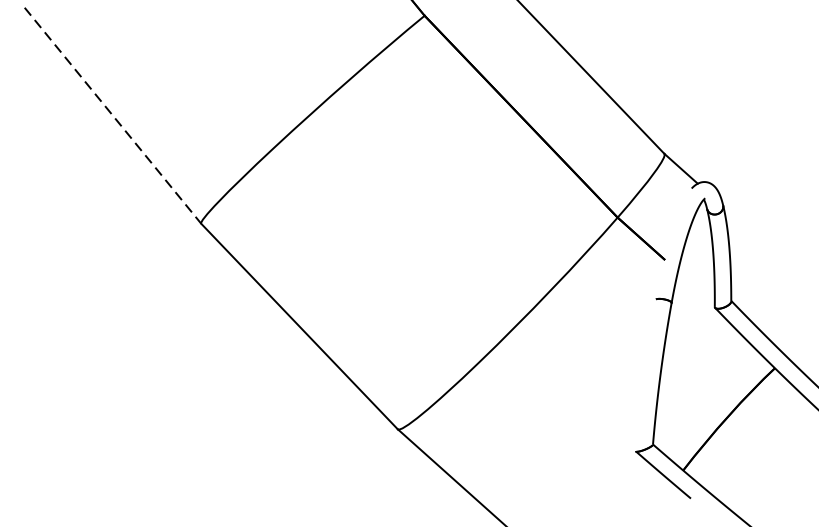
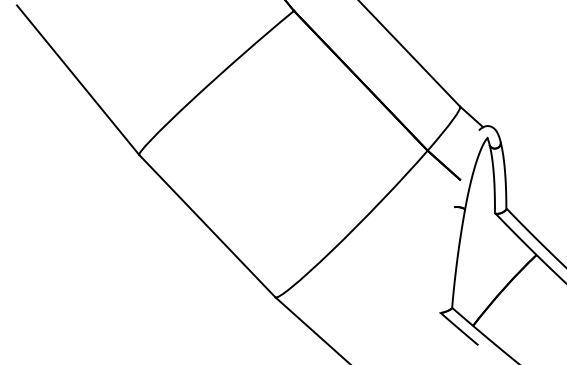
line: (113, 116) -> (78, 80), dashed -> solid

